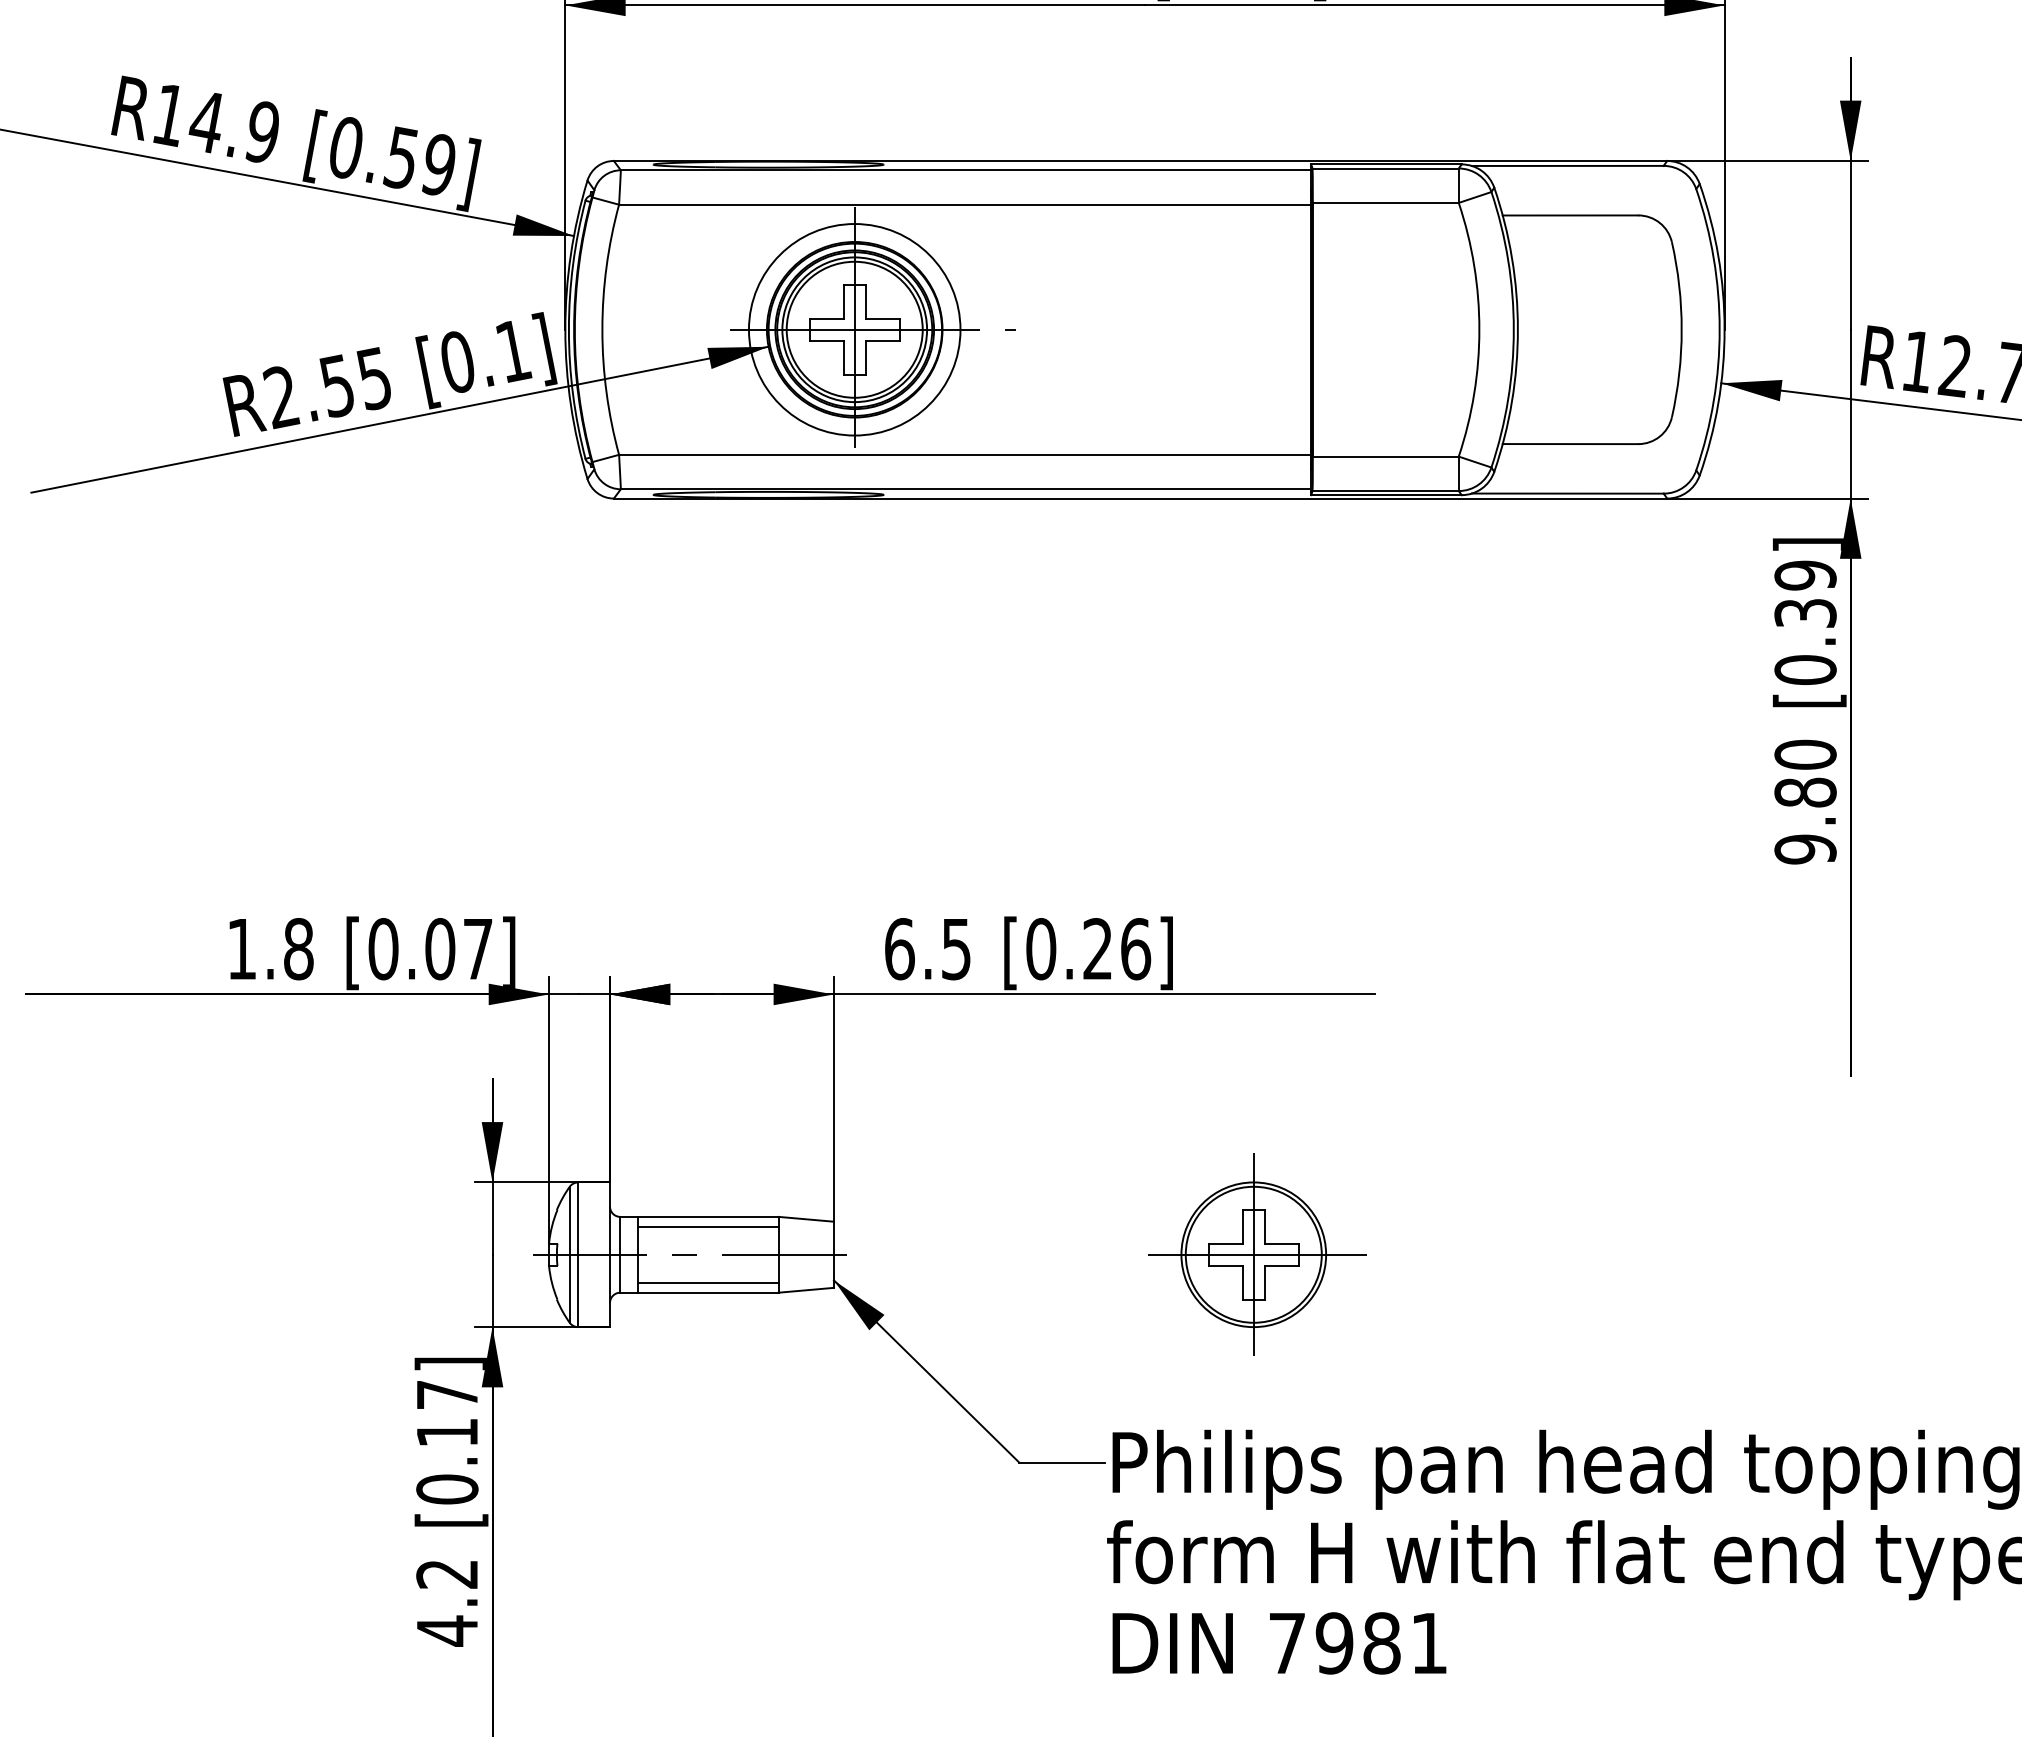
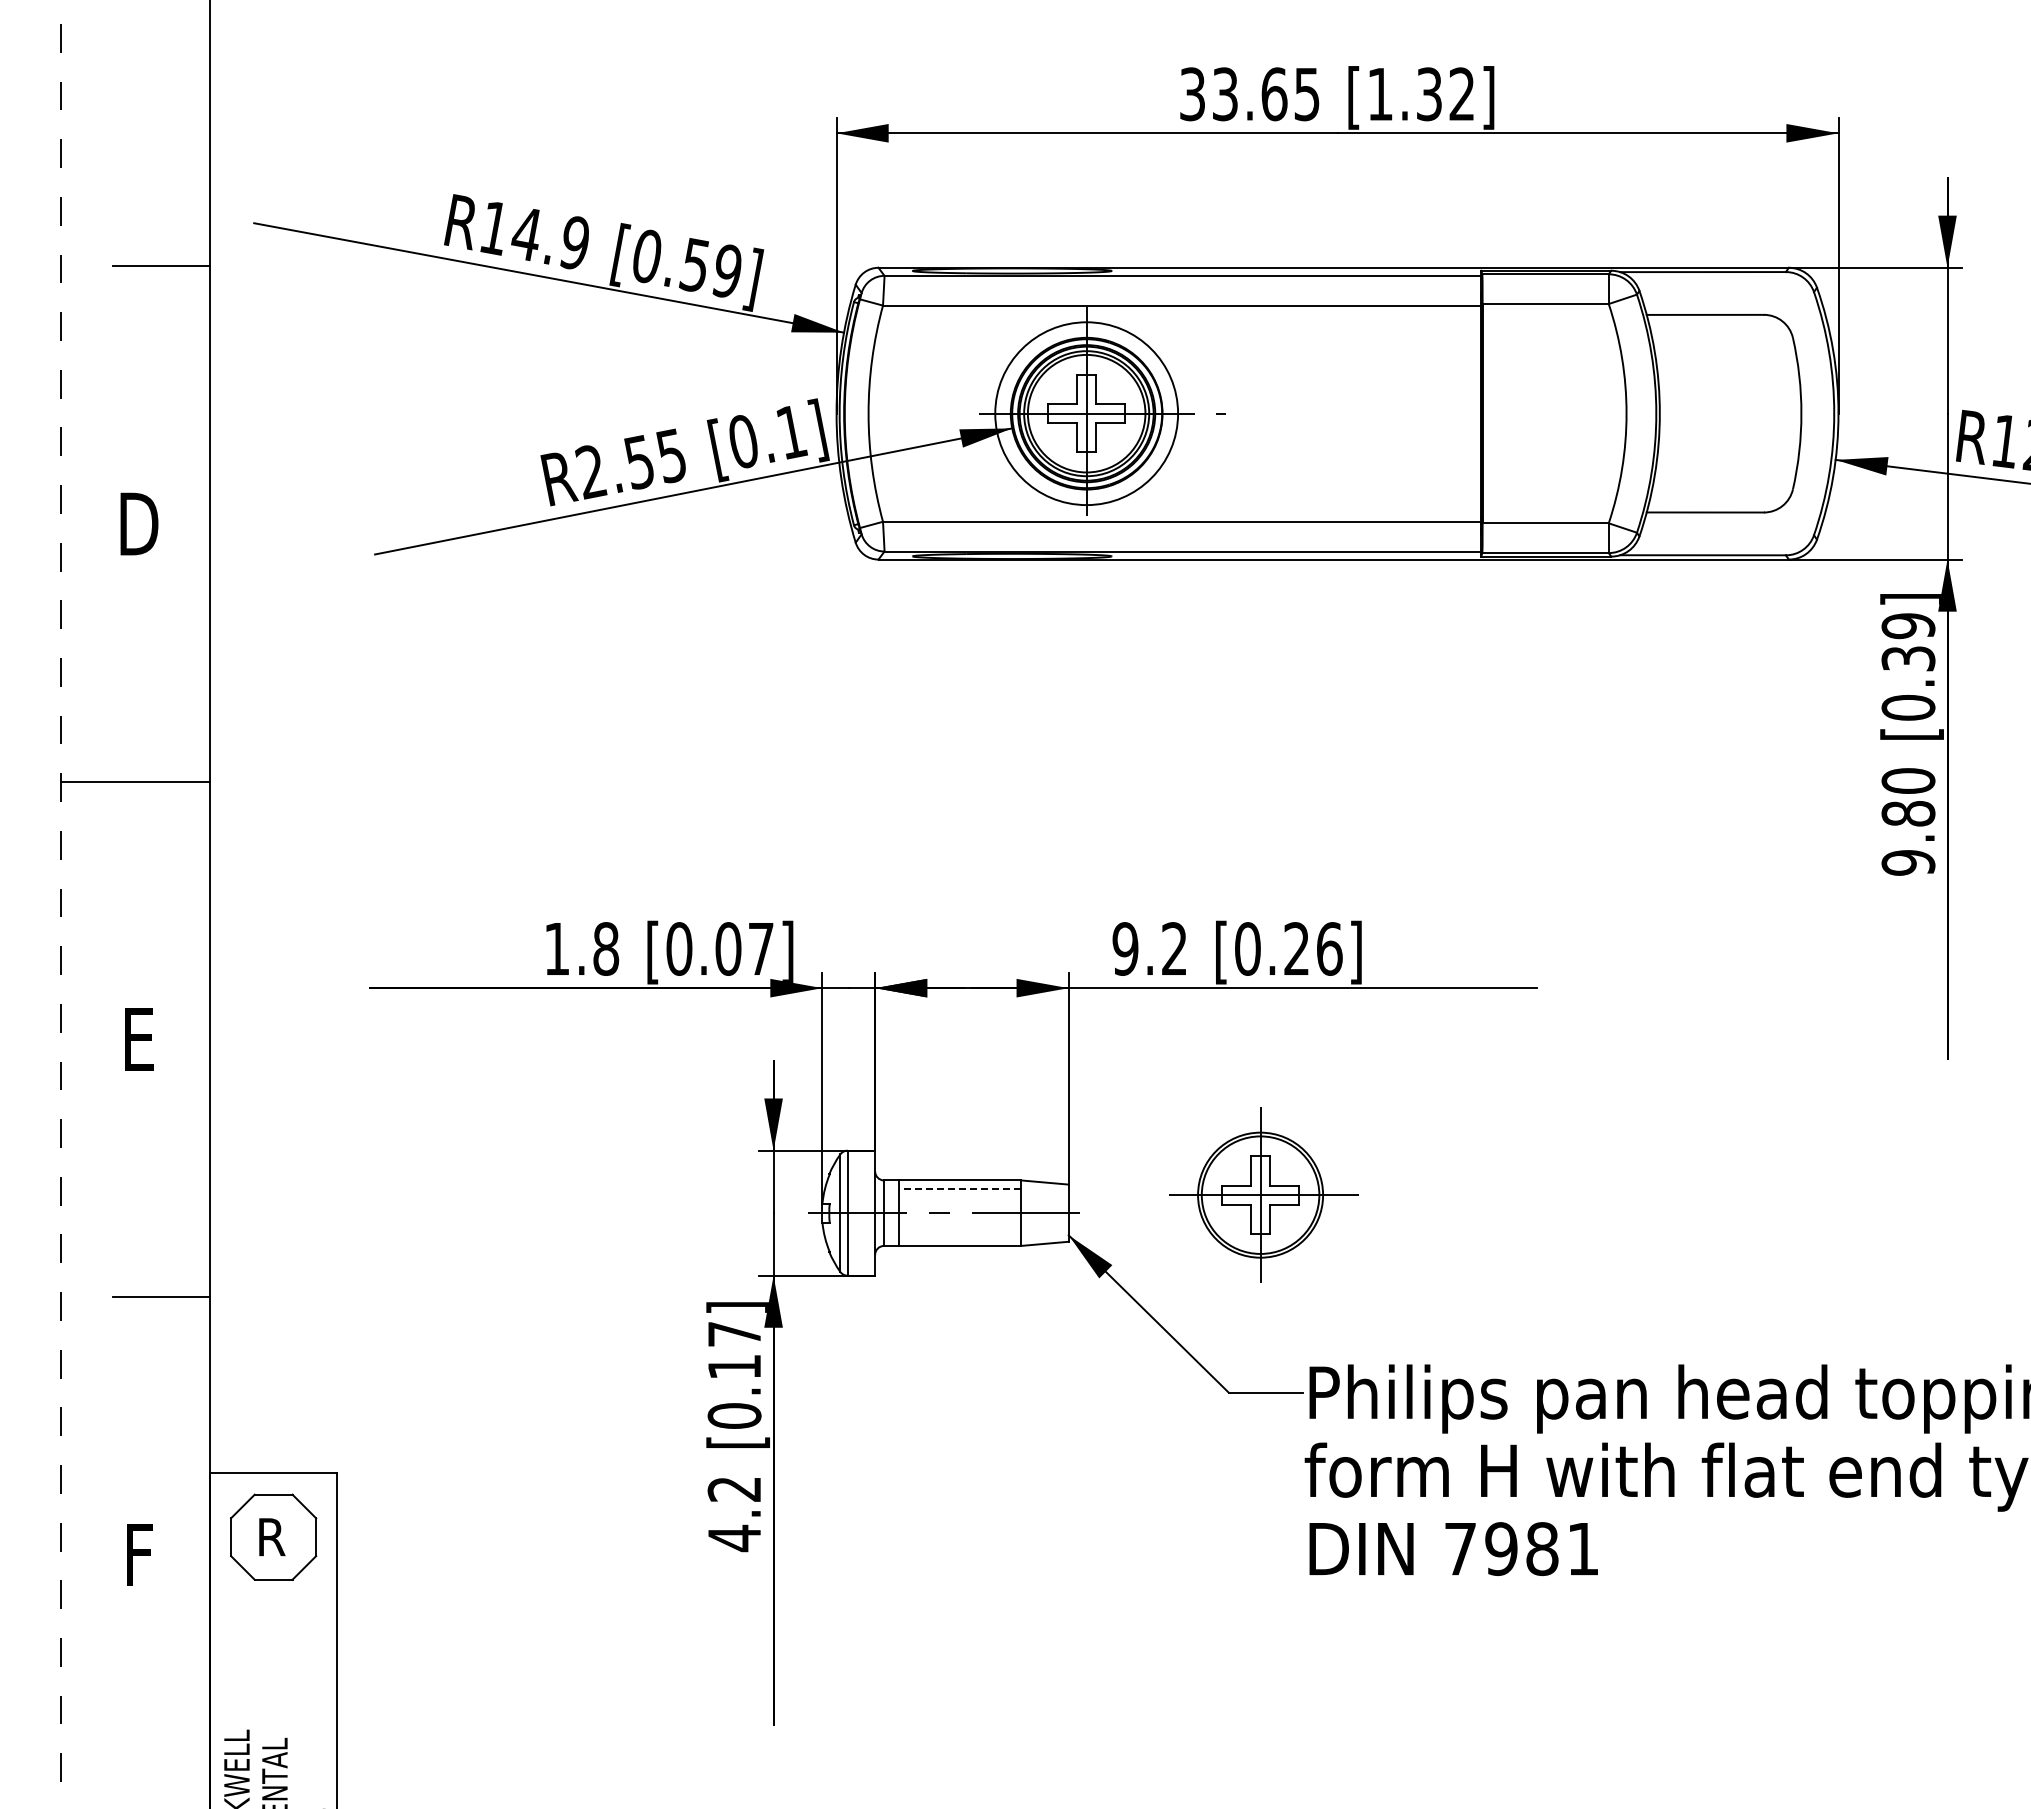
text: (927, 948) -> (1149, 948), 6.5 -> 9.2
line: (707, 1226) -> (959, 1188), solid -> dashed
part: (1257, 1254) -> (1263, 1194), moved
line: (707, 1282) -> (959, 1237), removed

